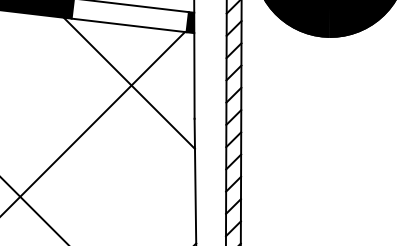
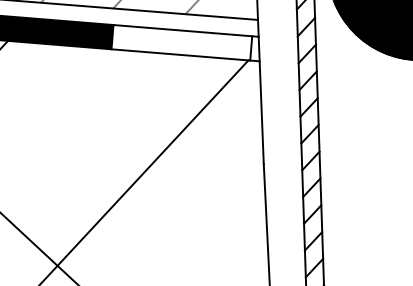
fill: (190, 22) -> (254, 48), removed
line: (128, 82) -> (182, 123), removed

